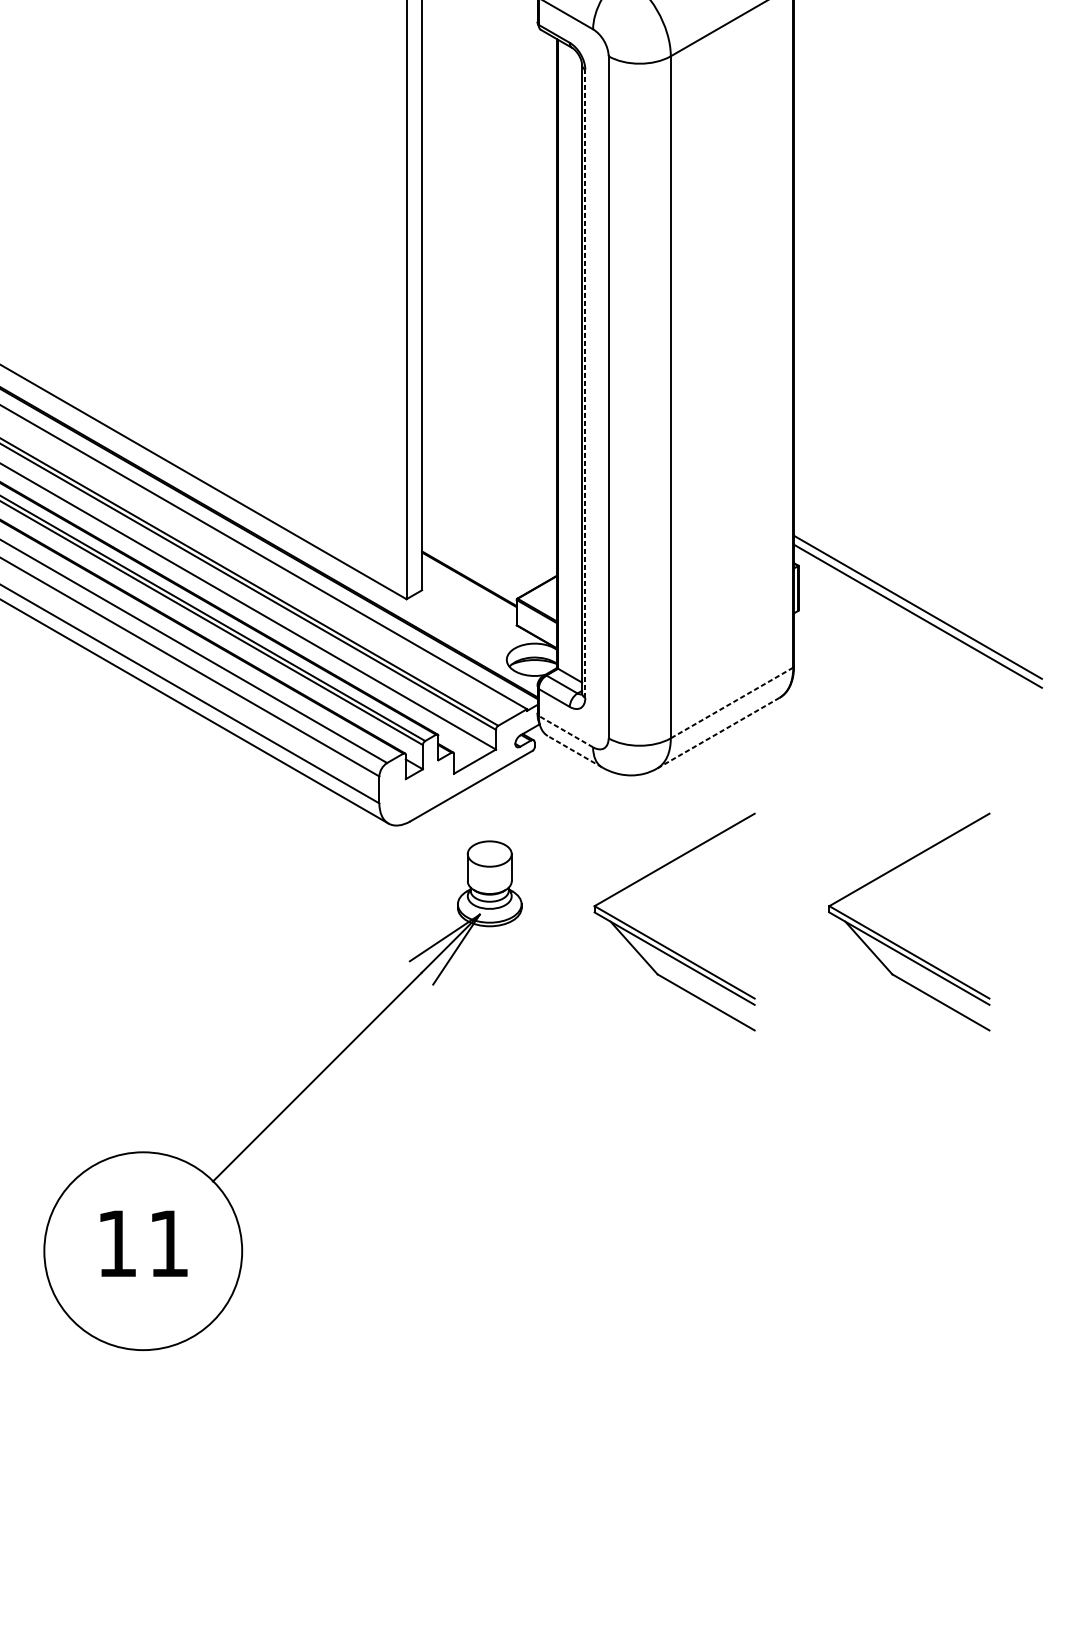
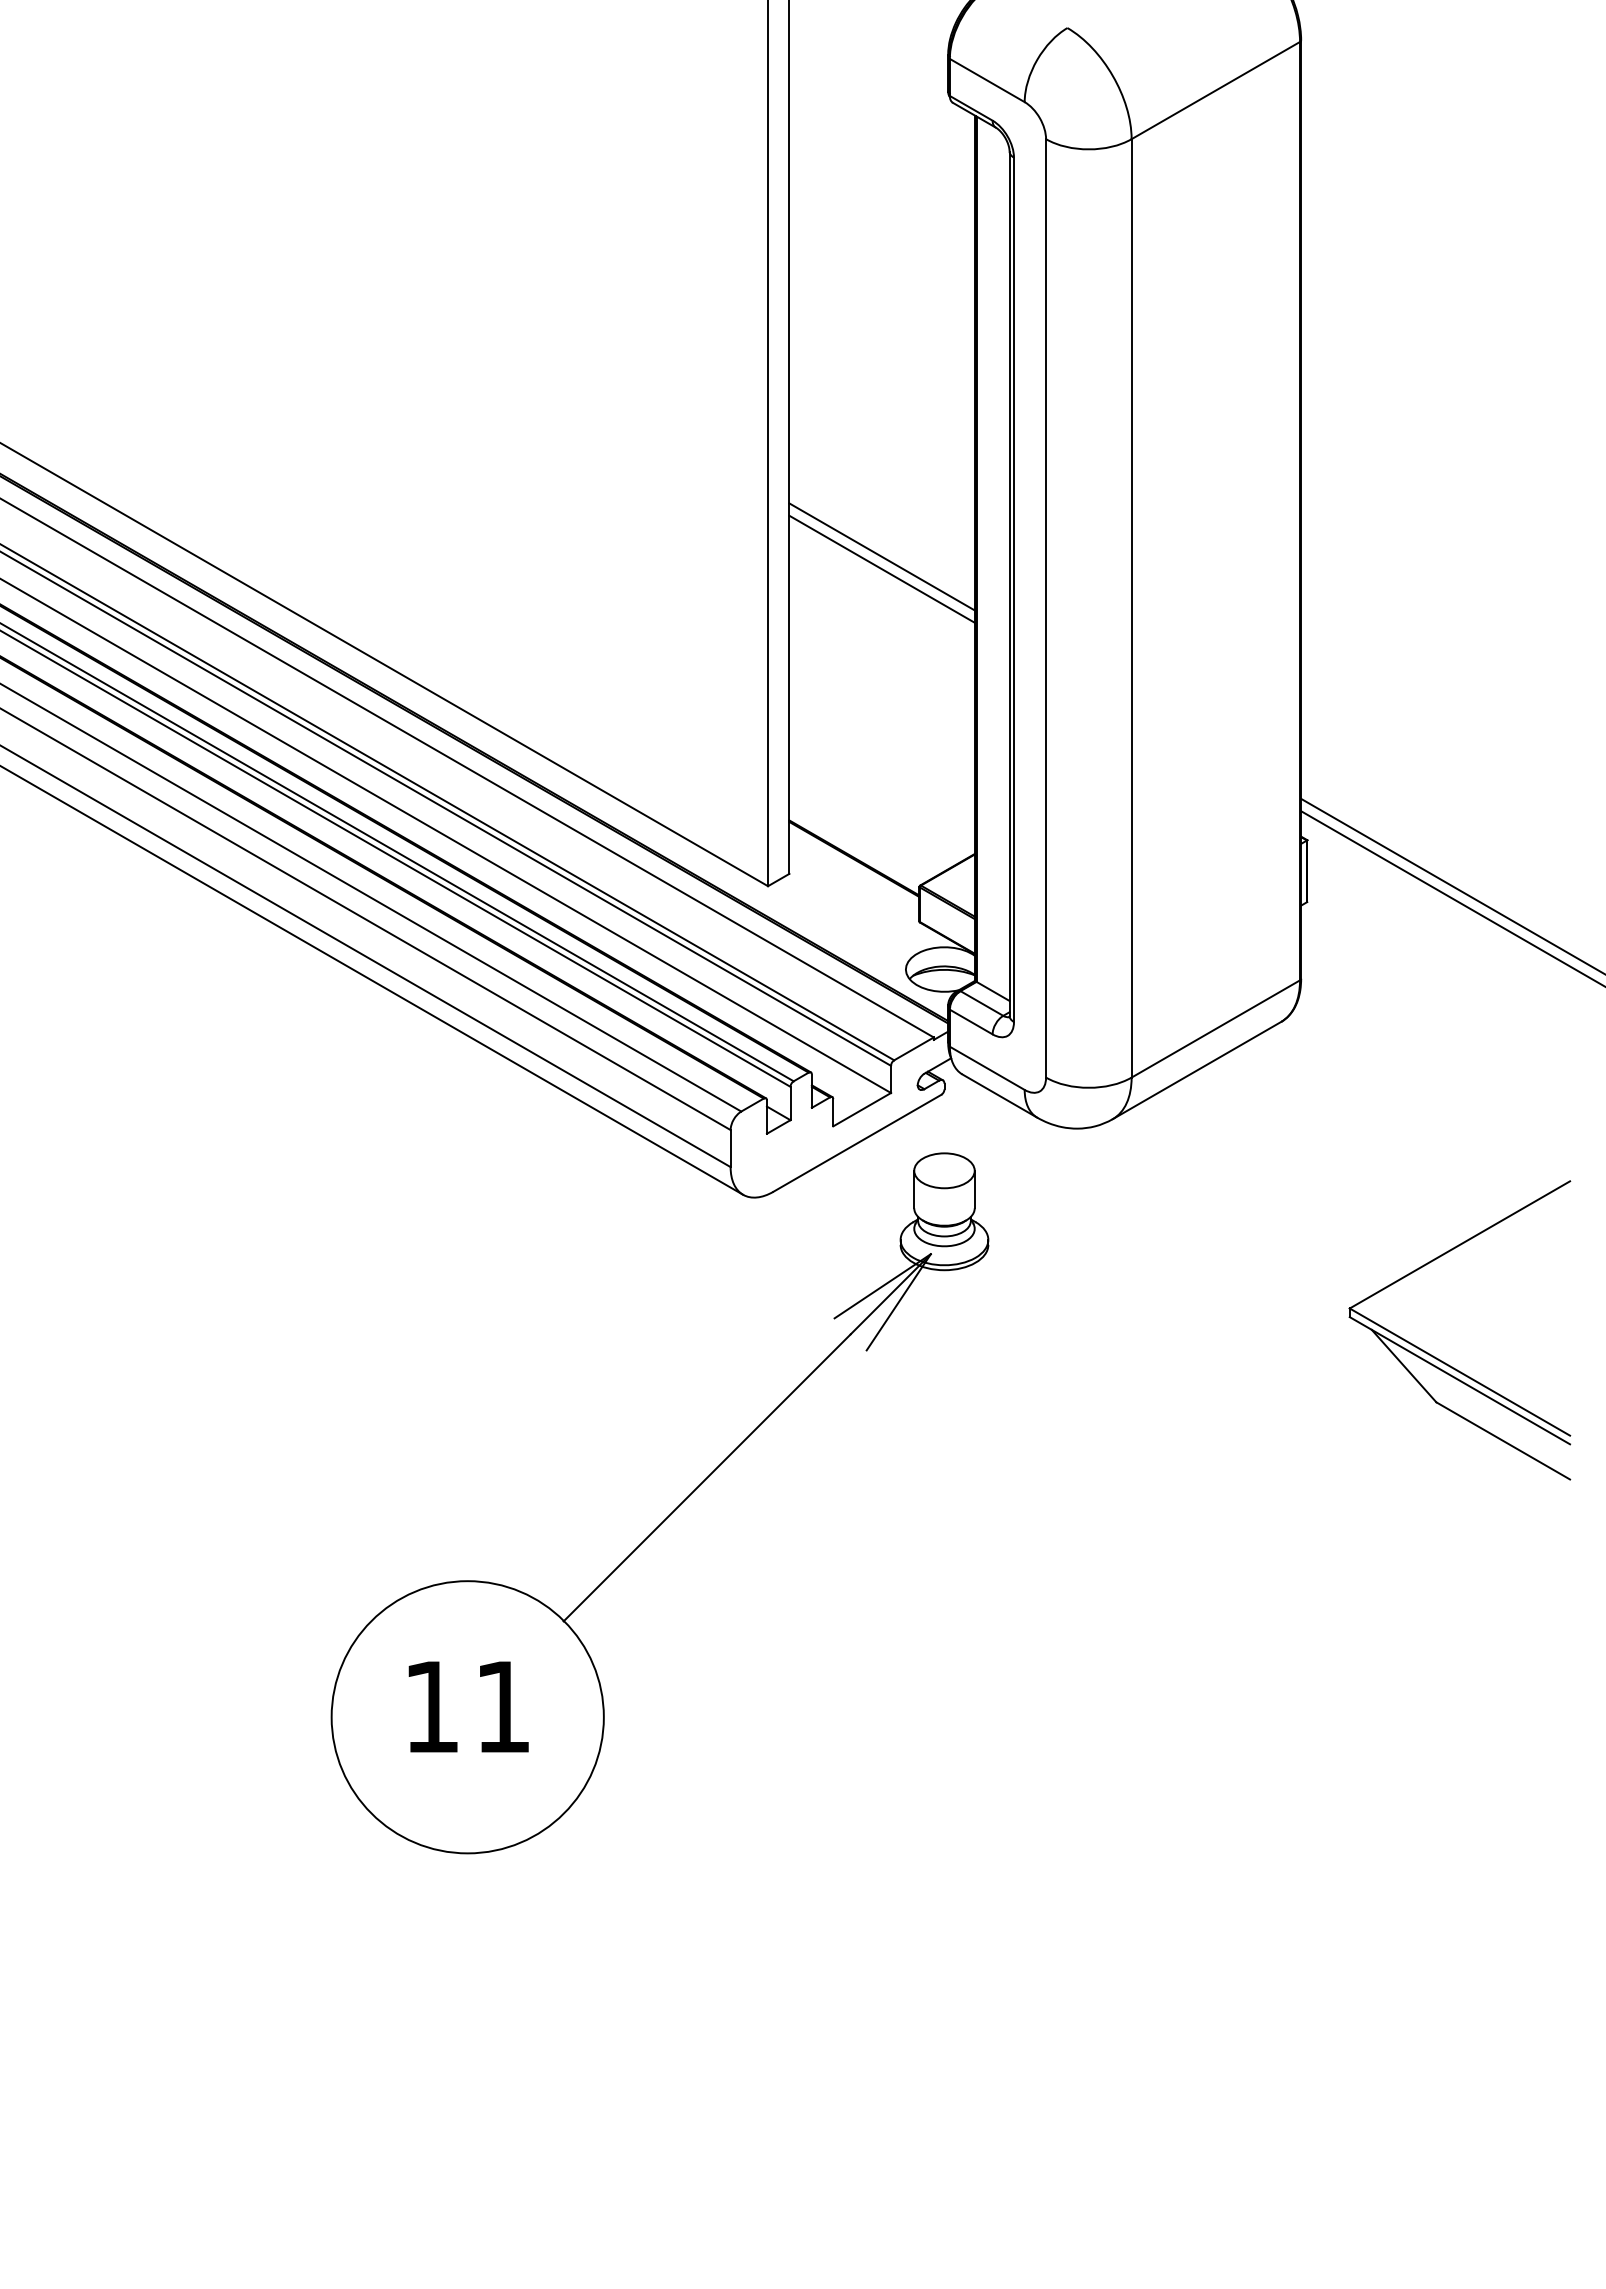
line: (489, 359) -> (881, 556), added
line: (489, 368) -> (881, 568), added
line: (585, 383) -> (1014, 589), dashed -> solid
line: (731, 703) -> (1215, 1029), dashed -> solid
line: (565, 731) -> (986, 1068), dashed -> solid
line: (717, 733) -> (1196, 1070), dashed -> solid
line: (574, 751) -> (999, 1095), dashed -> solid
part: (662, 943) -> (1119, 1360), removed
part: (290, 1103) -> (670, 1513), moved

